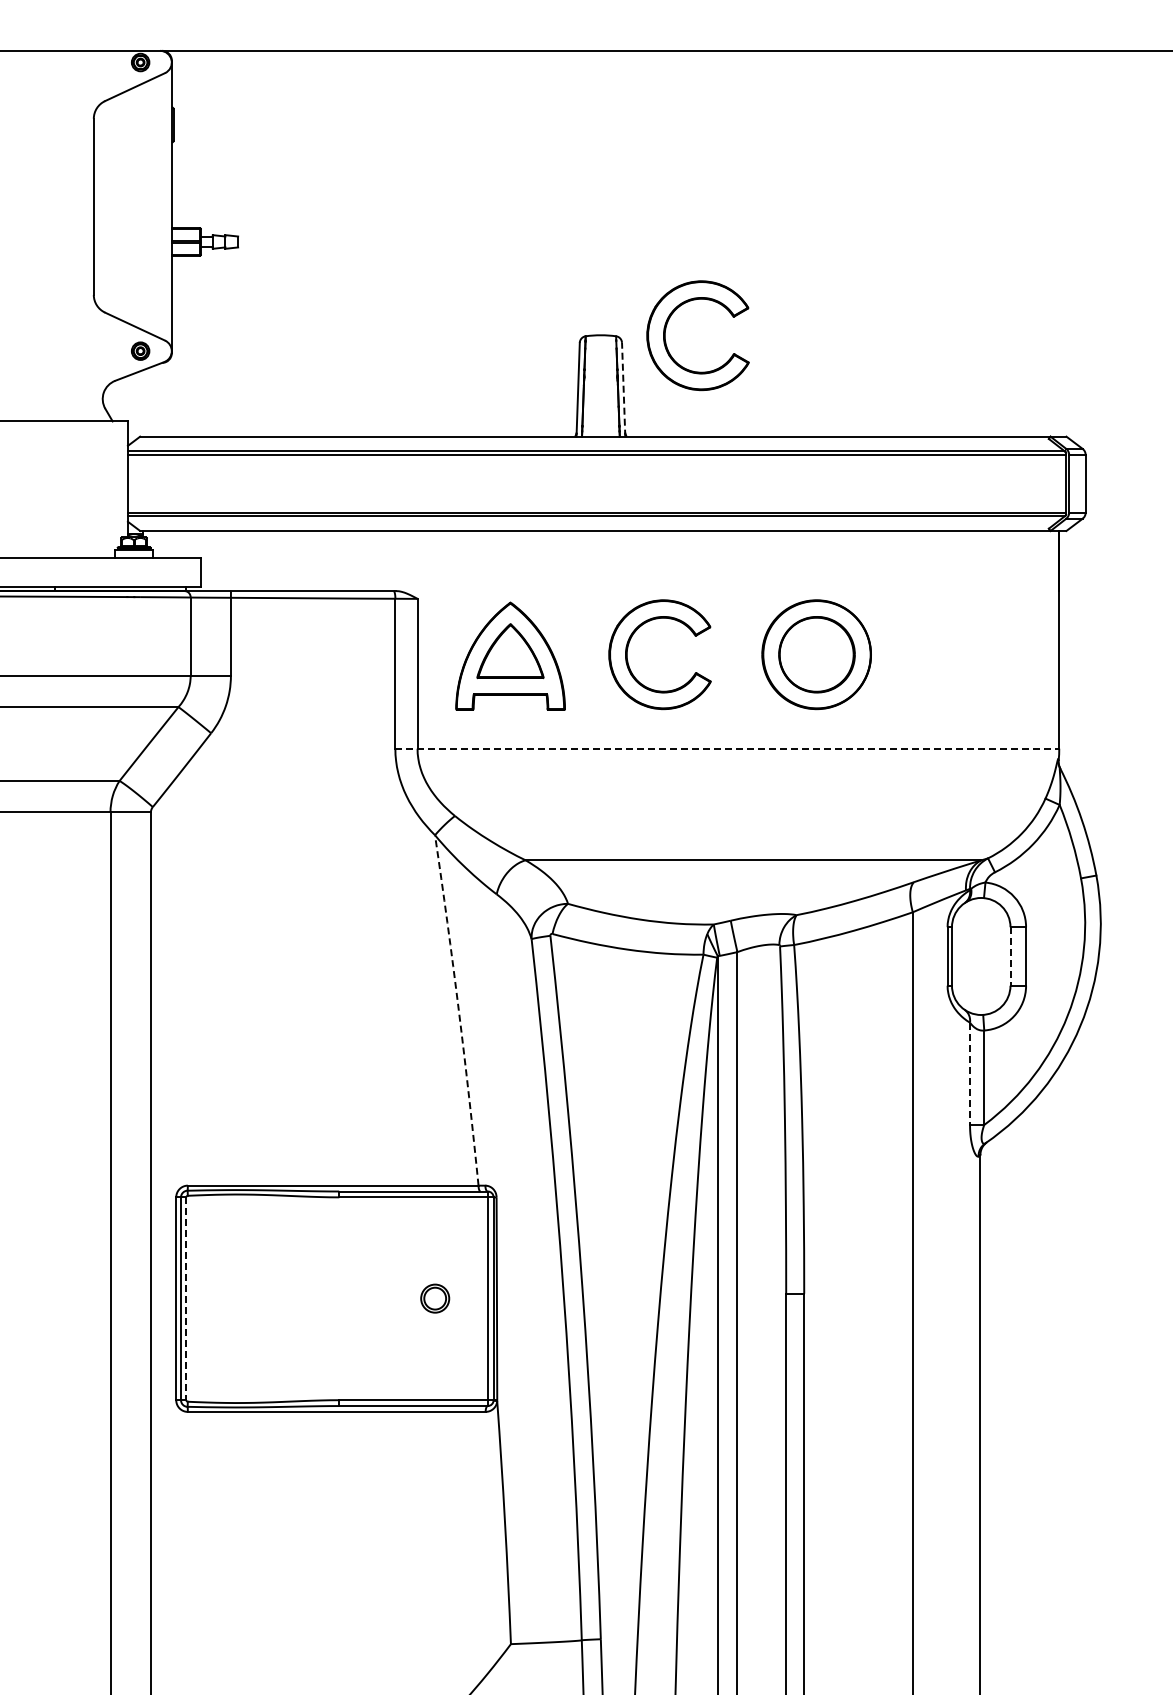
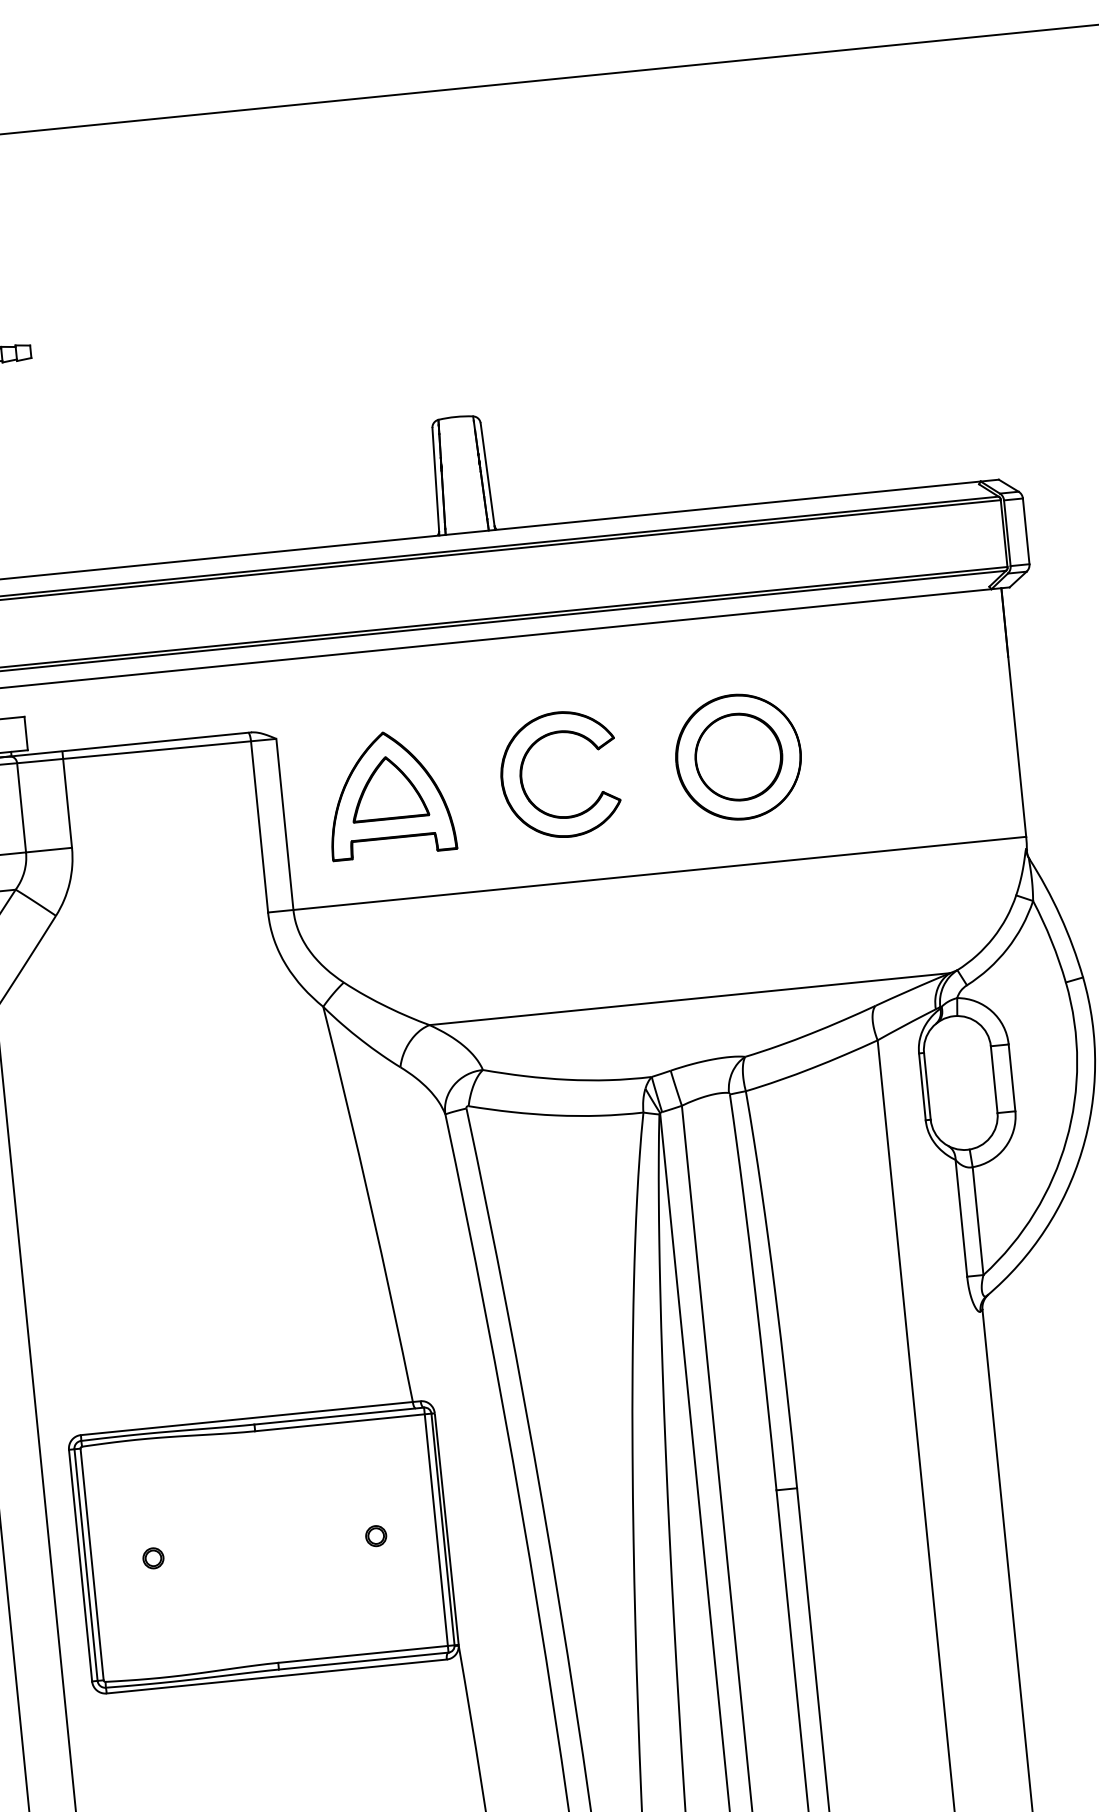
part: (666, 329) -> (529, 402), removed
line: (623, 389) -> (487, 476), dashed -> solid
line: (727, 748) -> (647, 874), dashed -> solid
line: (1010, 956) -> (994, 1079), dashed -> solid
arc: (458, 1010) -> (370, 1204), dashed -> solid
line: (970, 1074) -> (961, 1218), dashed -> solid
part: (239, 1298) -> (152, 1558), added
part: (434, 1298) -> (375, 1535), size x0.62
line: (186, 1299) -> (92, 1565), dashed -> solid

